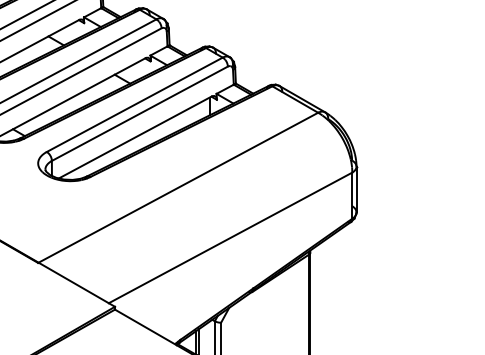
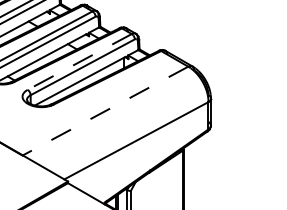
line: (134, 105) -> (79, 62), solid -> dashed
line: (176, 188) -> (104, 111), solid -> dashed

